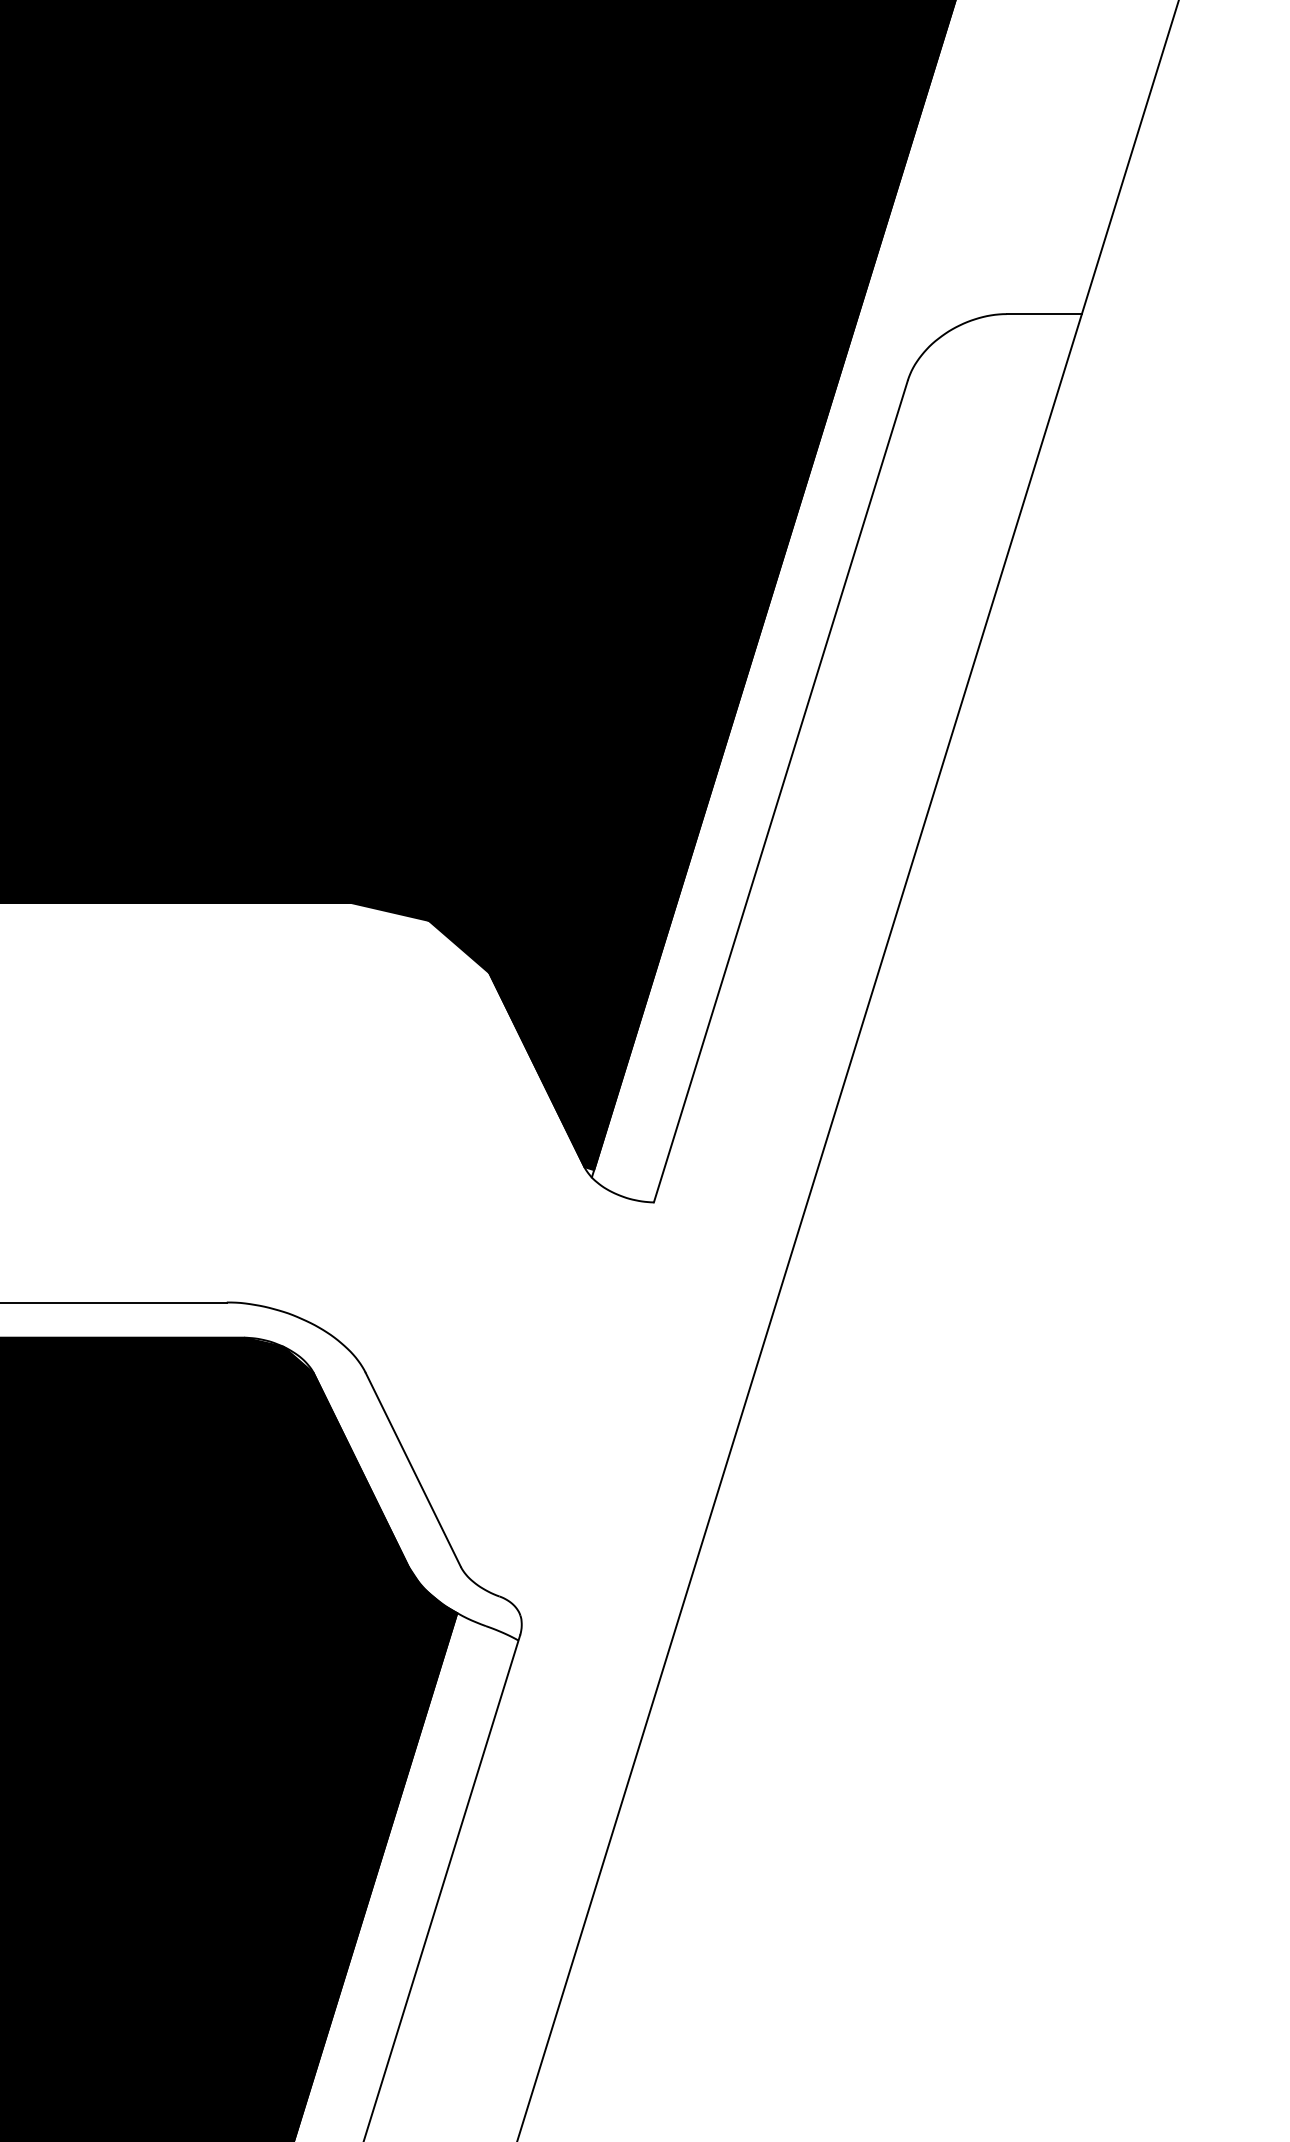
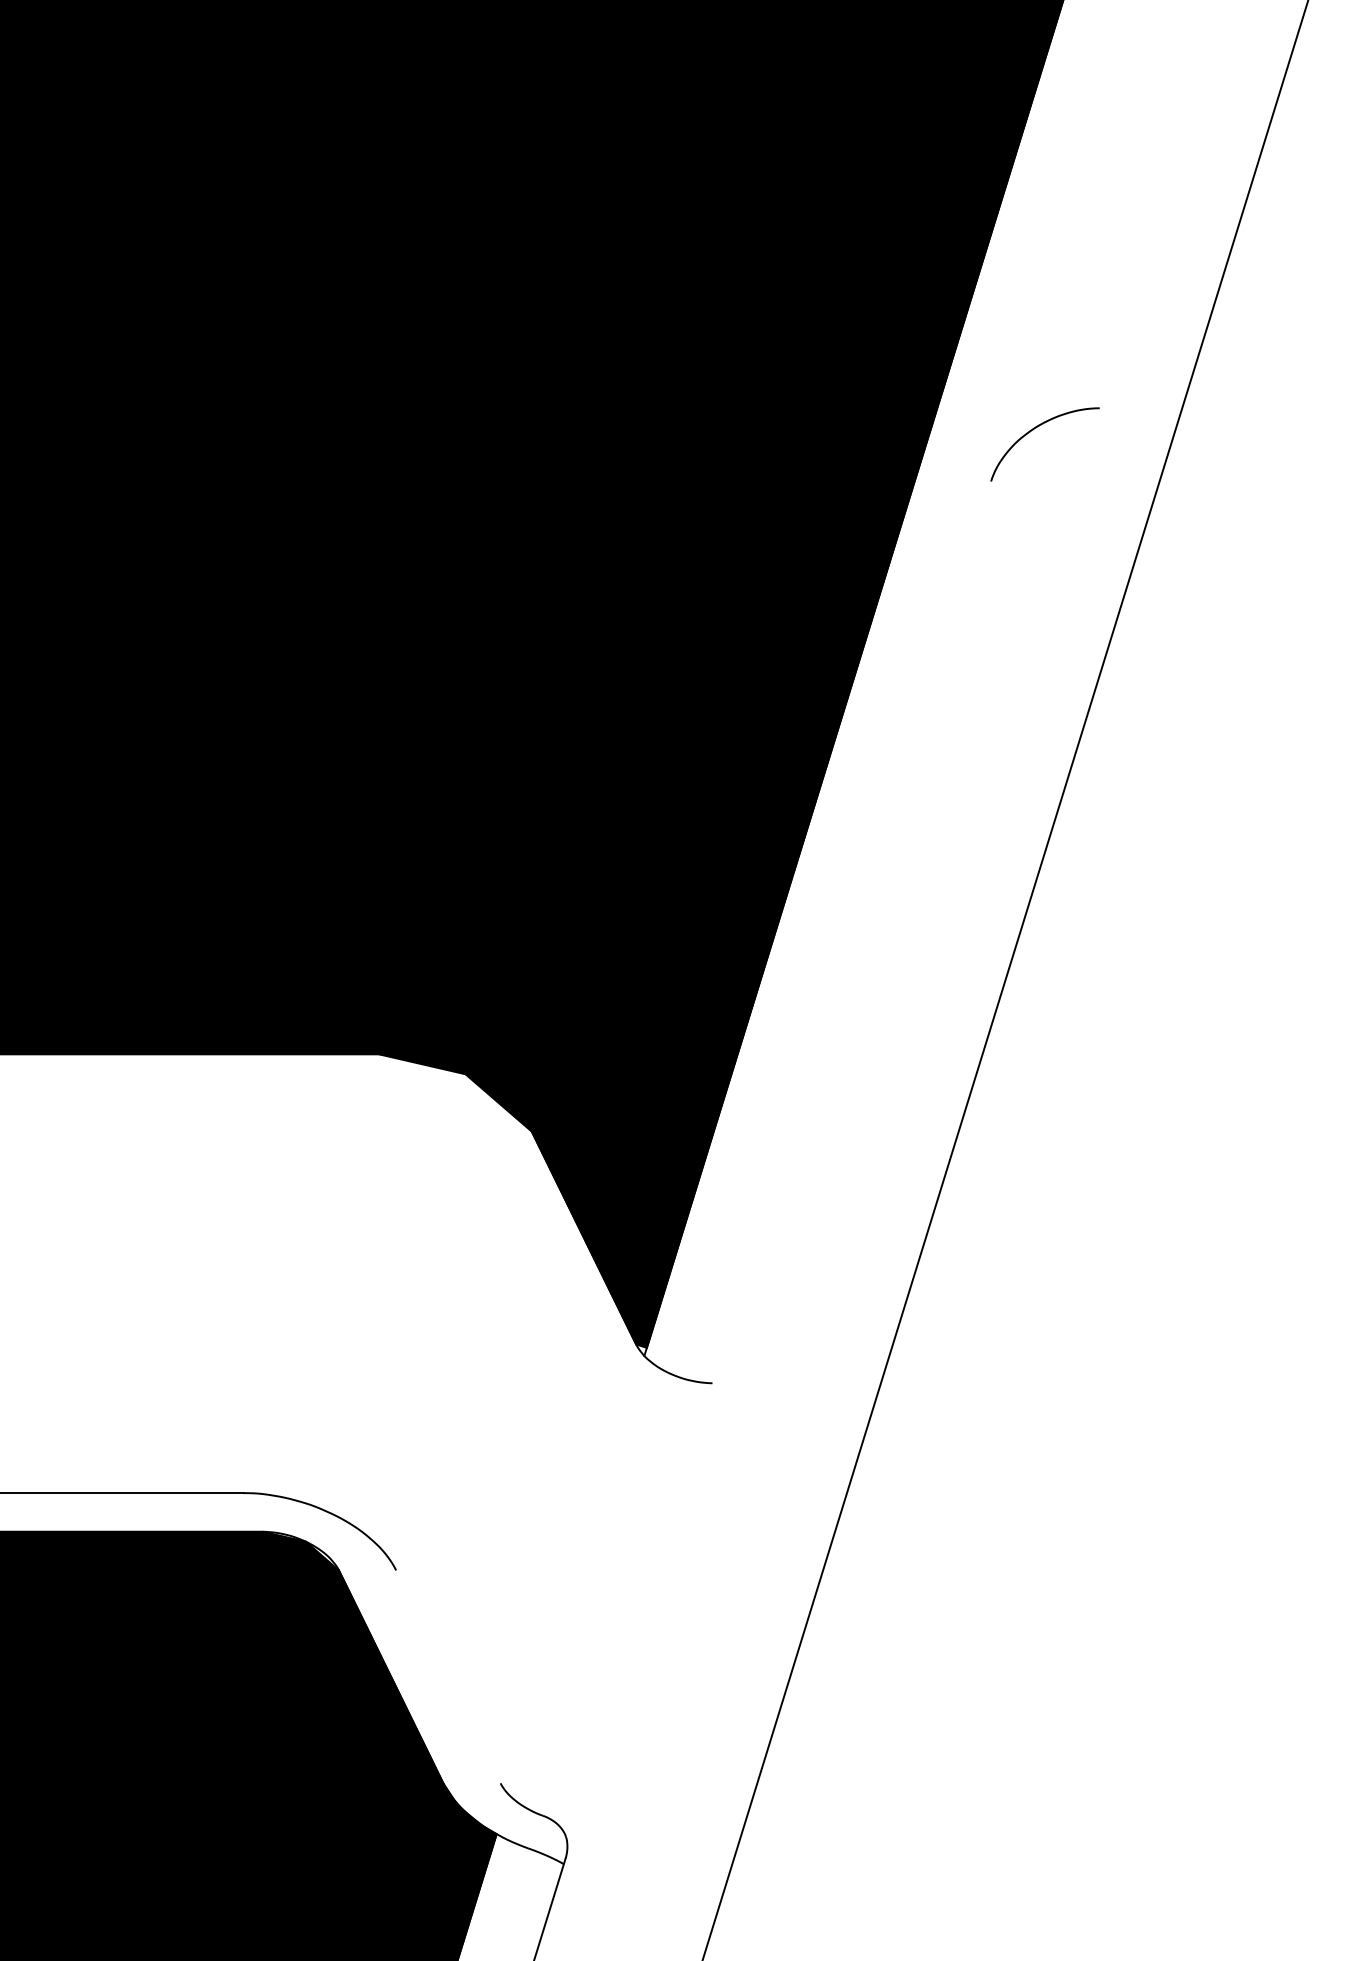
line: (1043, 314) -> (1140, 408), removed
line: (780, 791) -> (851, 932), removed
line: (412, 1469) -> (447, 1676), removed

